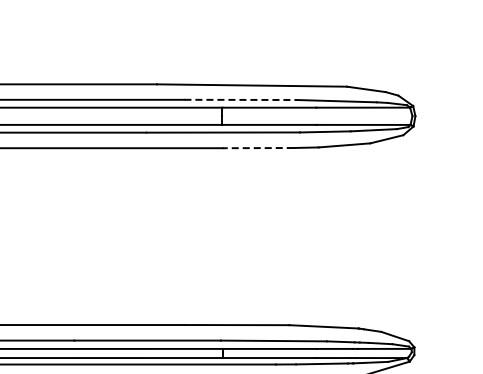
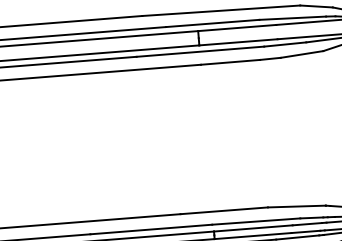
line: (241, 99) -> (213, 23), dashed -> solid
line: (258, 148) -> (230, 62), dashed -> solid

